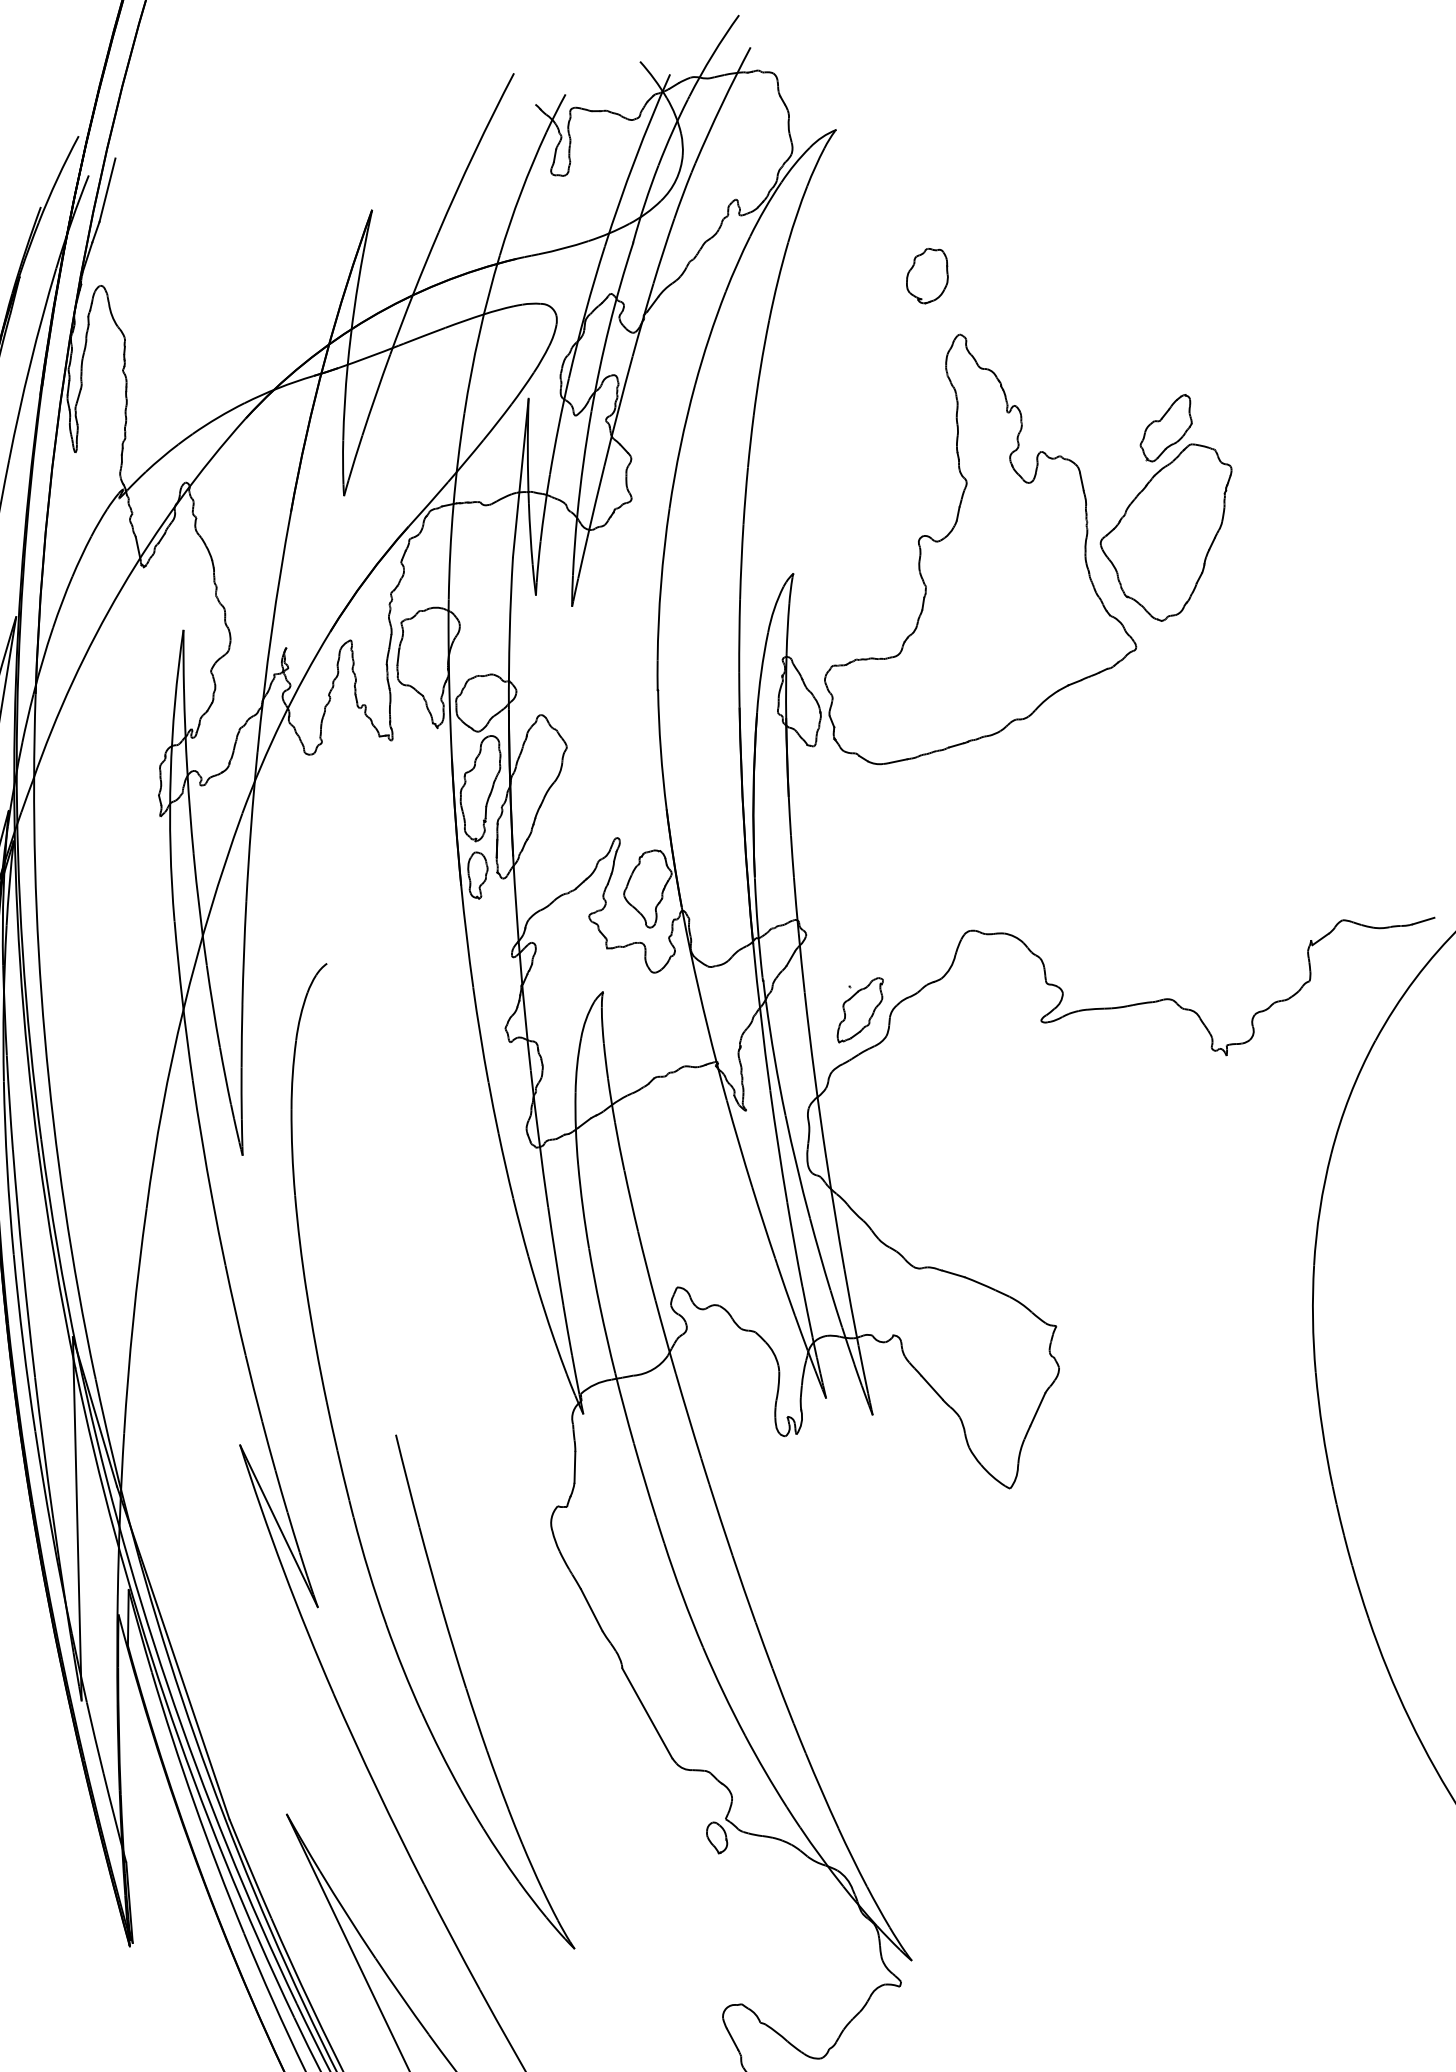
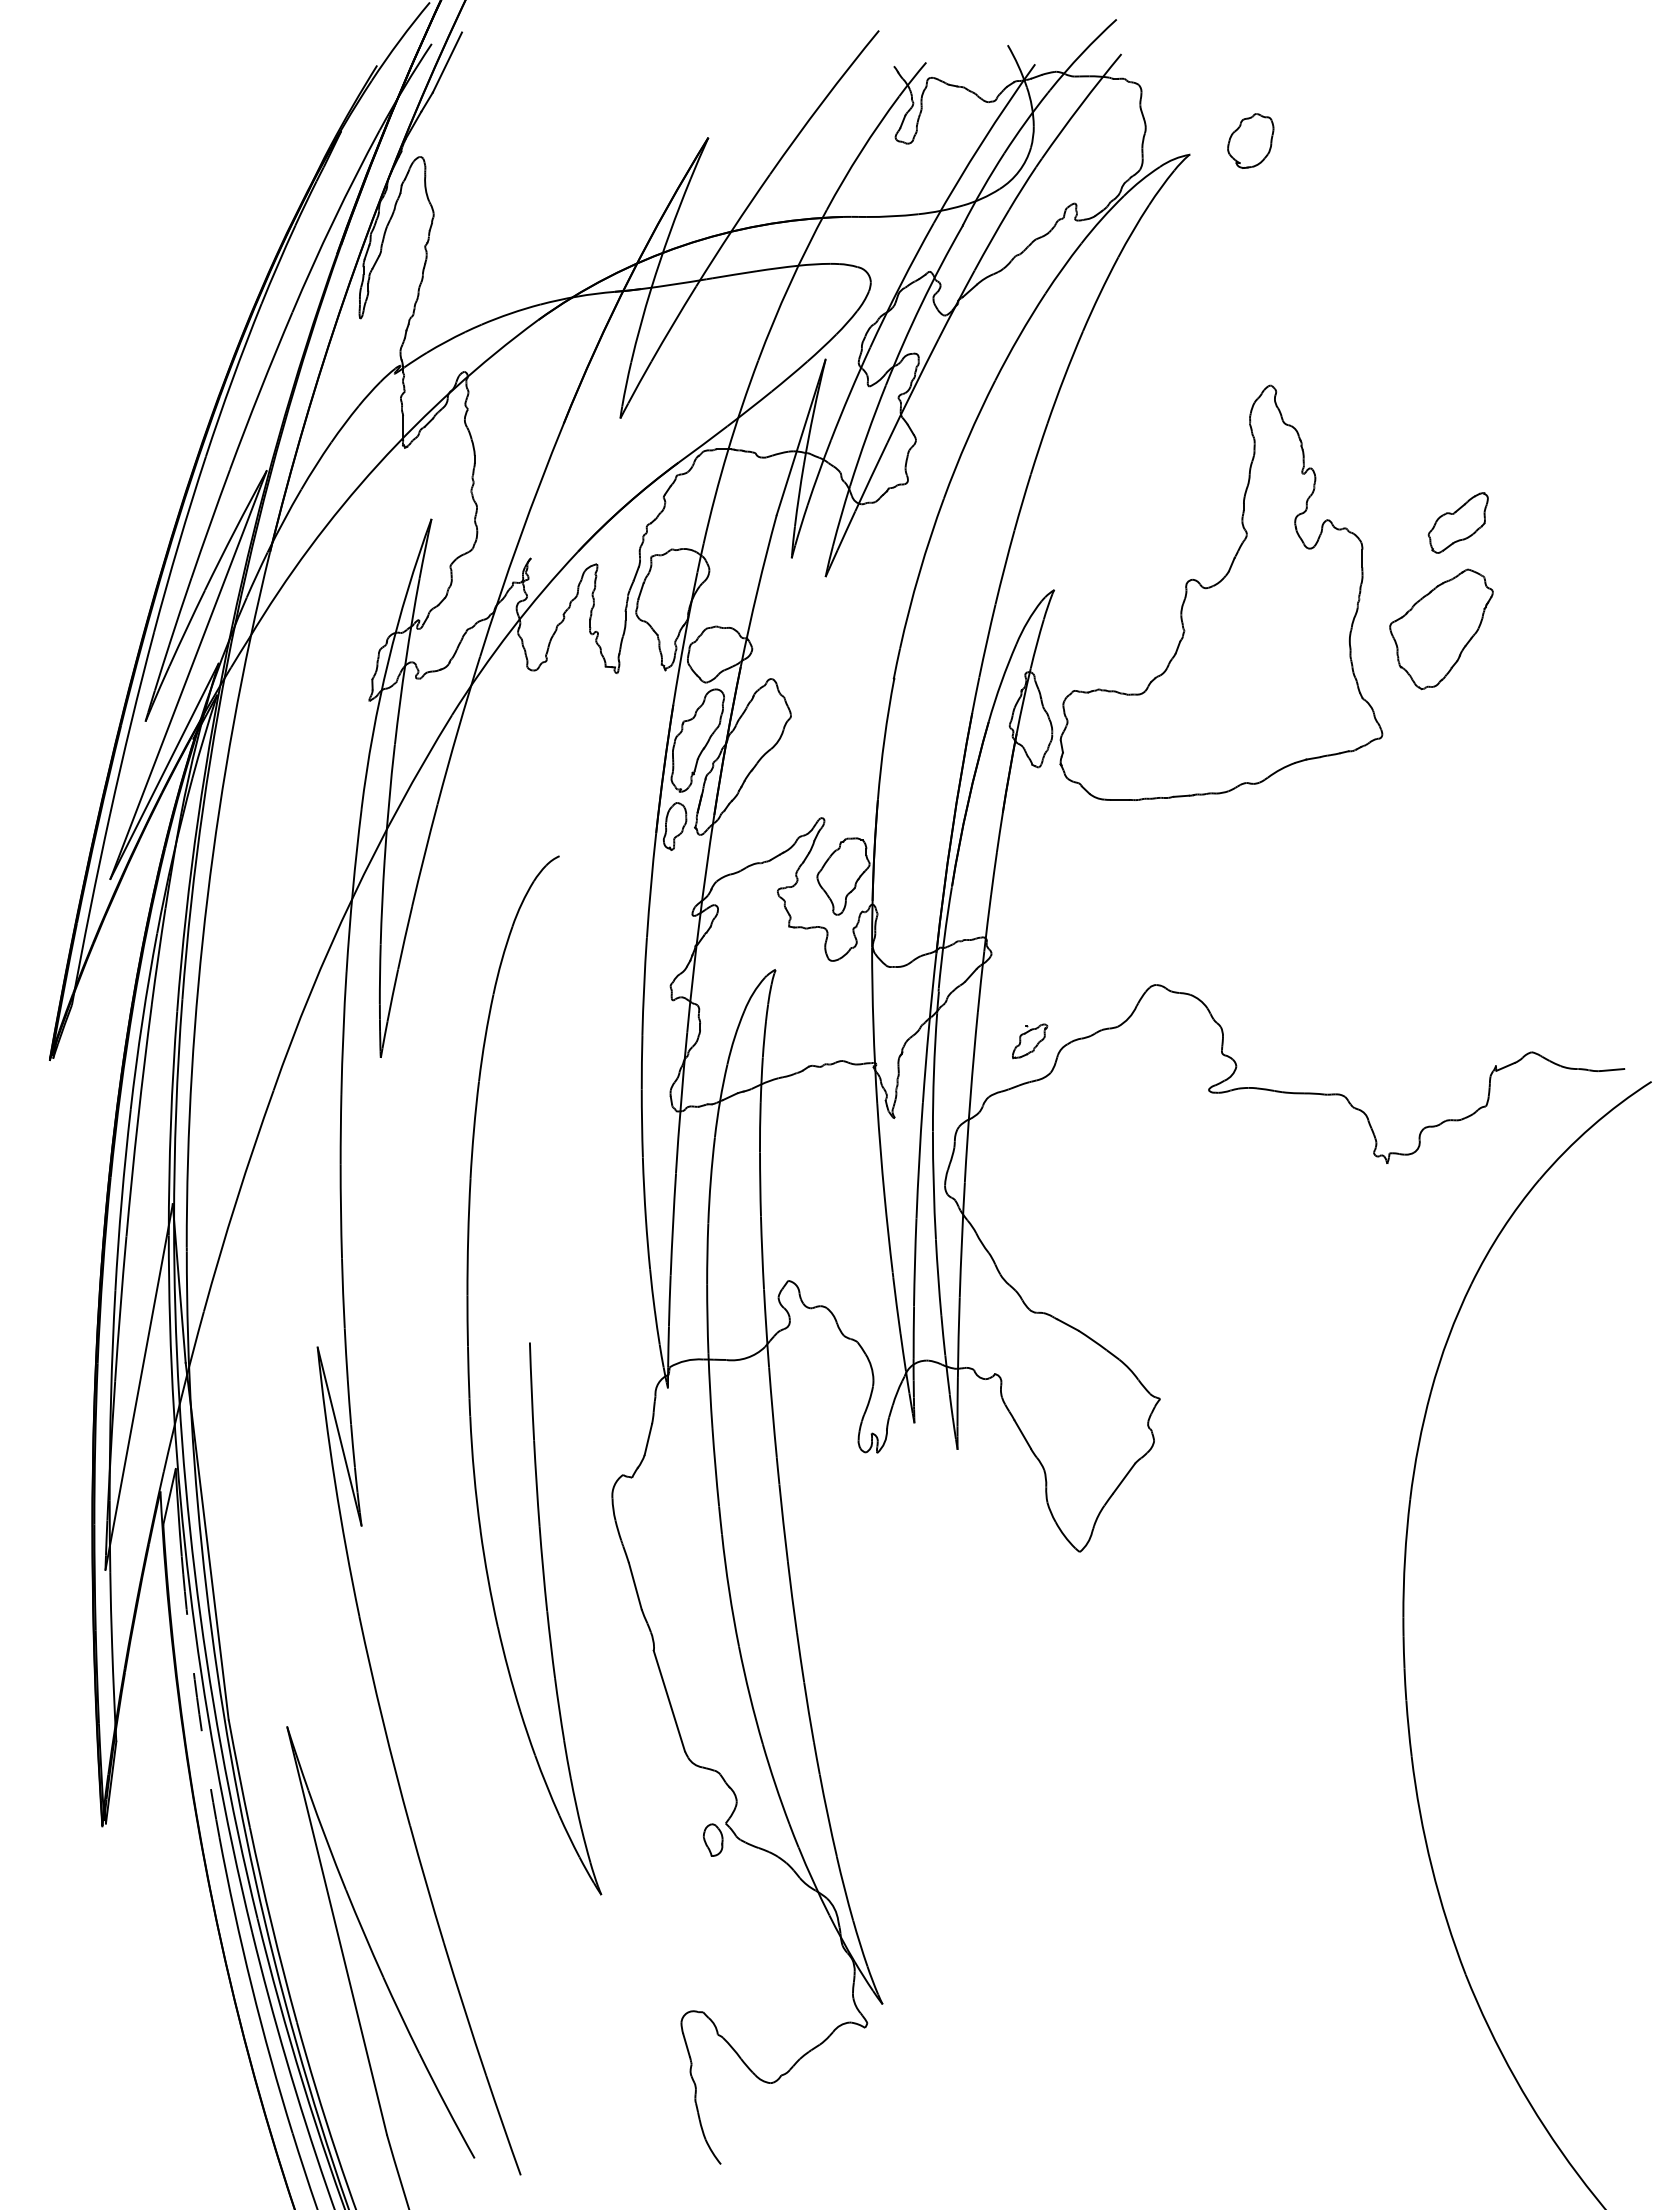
part: (927, 275) -> (1250, 140), moved
part: (1171, 533) -> (1441, 629), size x0.7
part: (859, 1010) -> (1029, 1041), size x0.6
part: (406, 1465) -> (534, 1375), moved
arc: (195, 1804) -> (197, 1697), solid -> dashed

